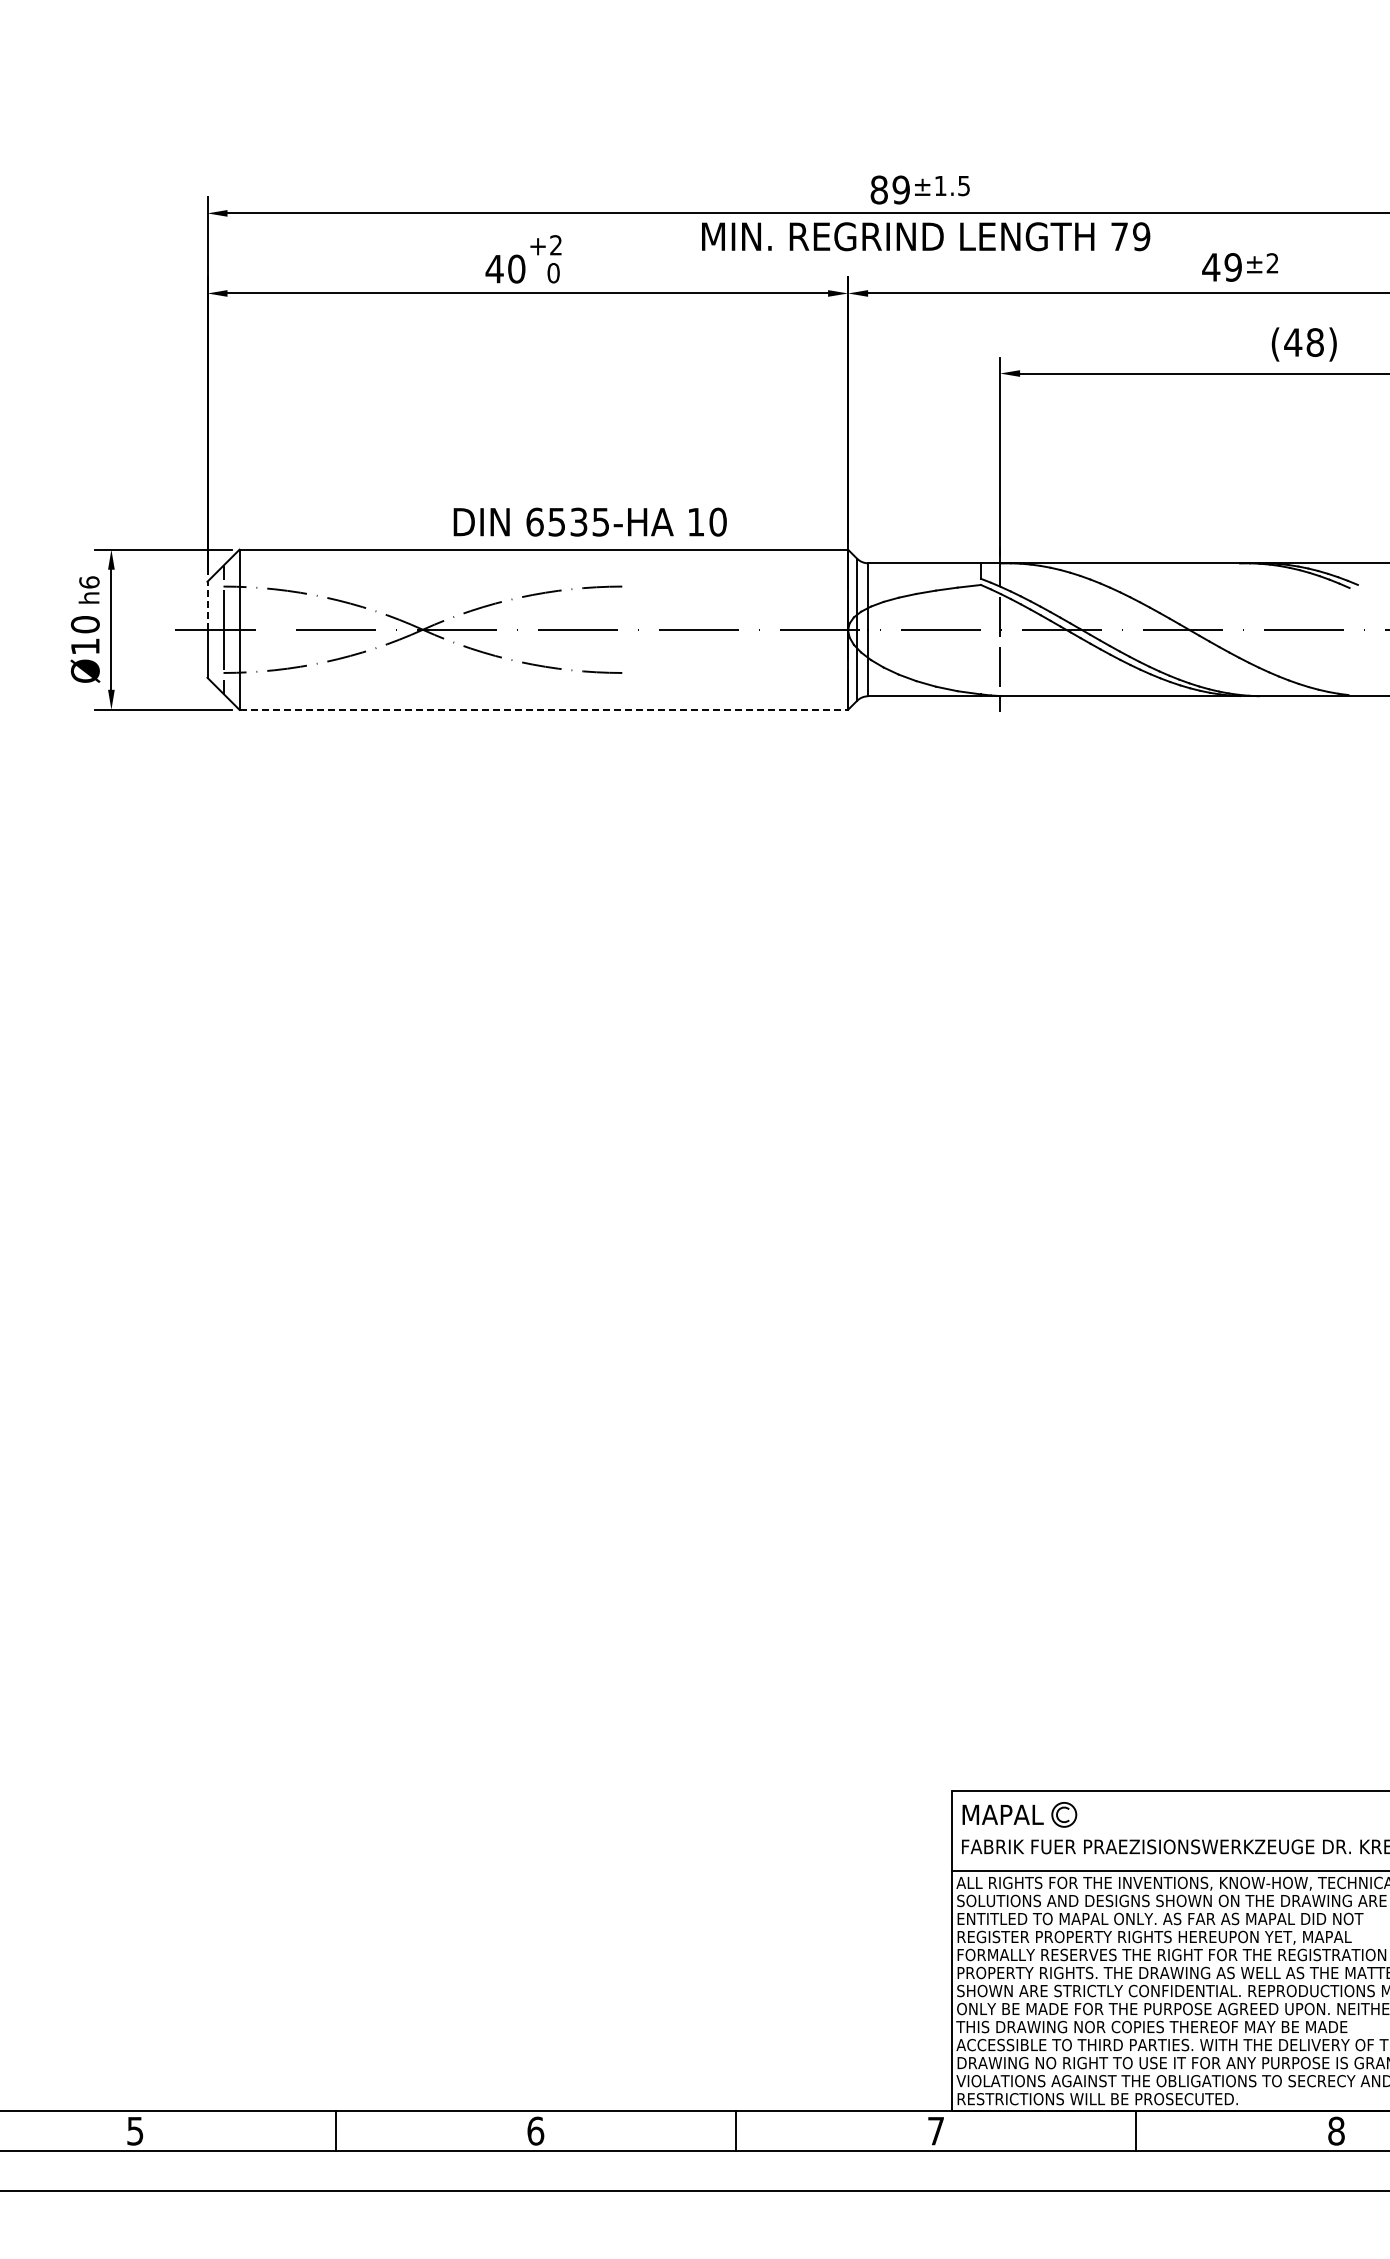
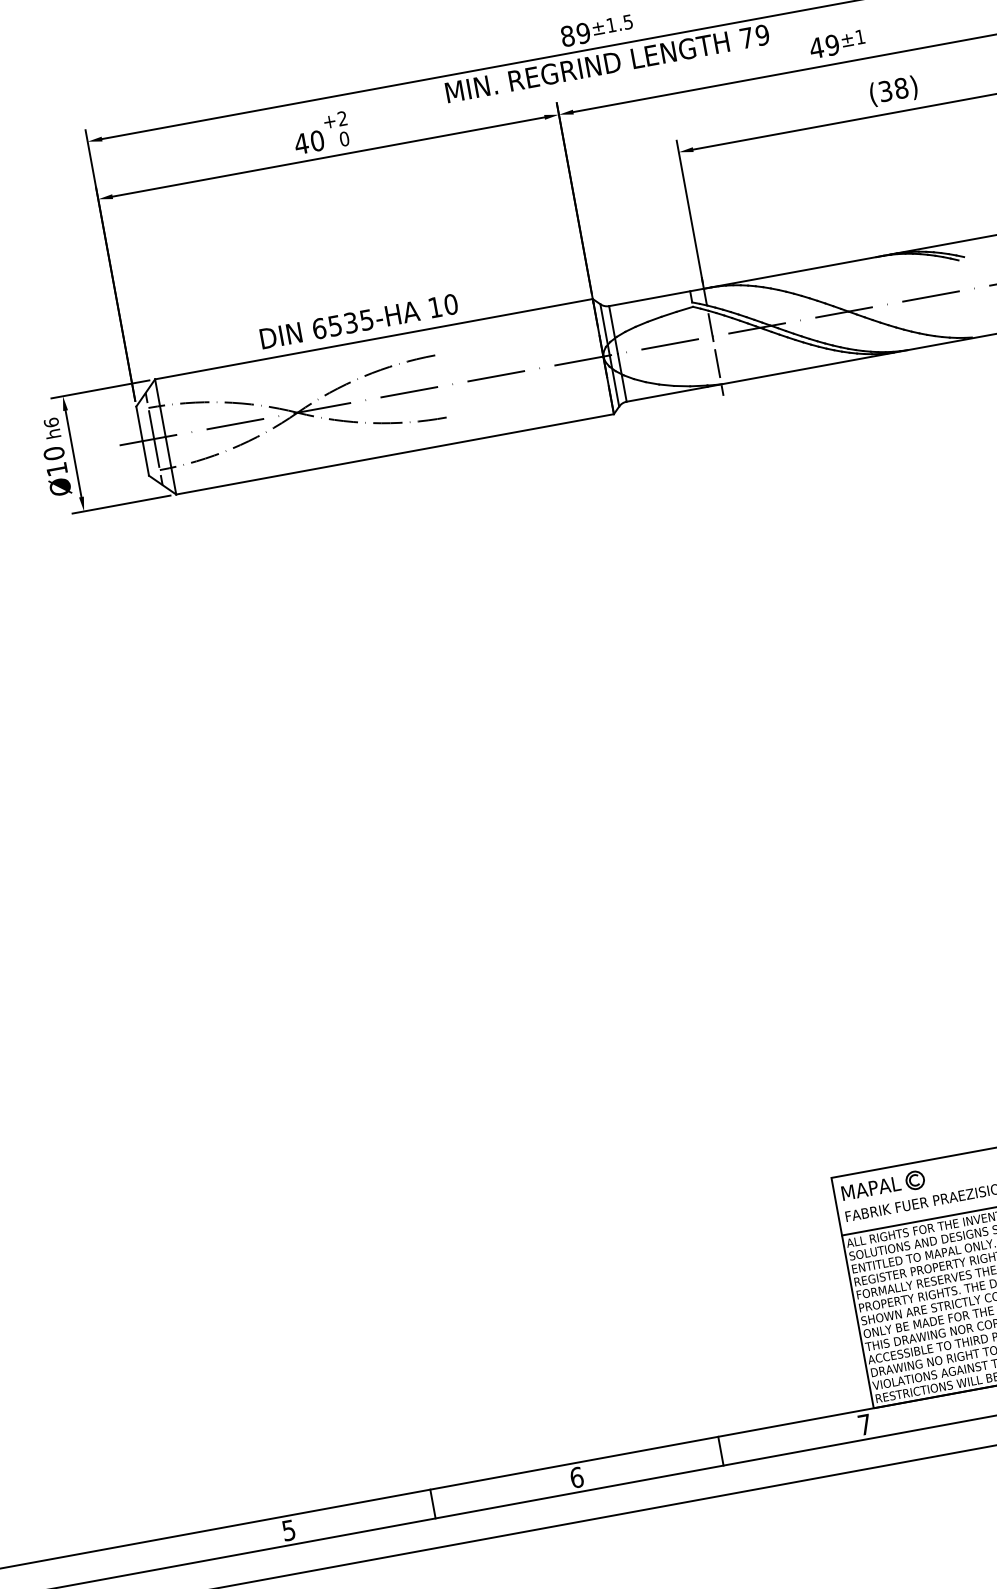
text: (1272, 263) -> (860, 37), ±2 -> ±1
text: (1293, 342) -> (885, 91), (48) -> (38)
text: (589, 521) -> (358, 321), moved
line: (207, 605) -> (139, 423), dashed -> solid
line: (544, 709) -> (395, 454), dashed -> solid

